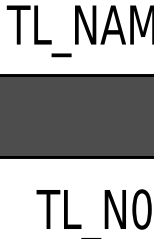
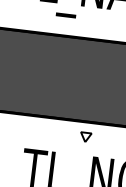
part: (95, 171) -> (86, 136), added

